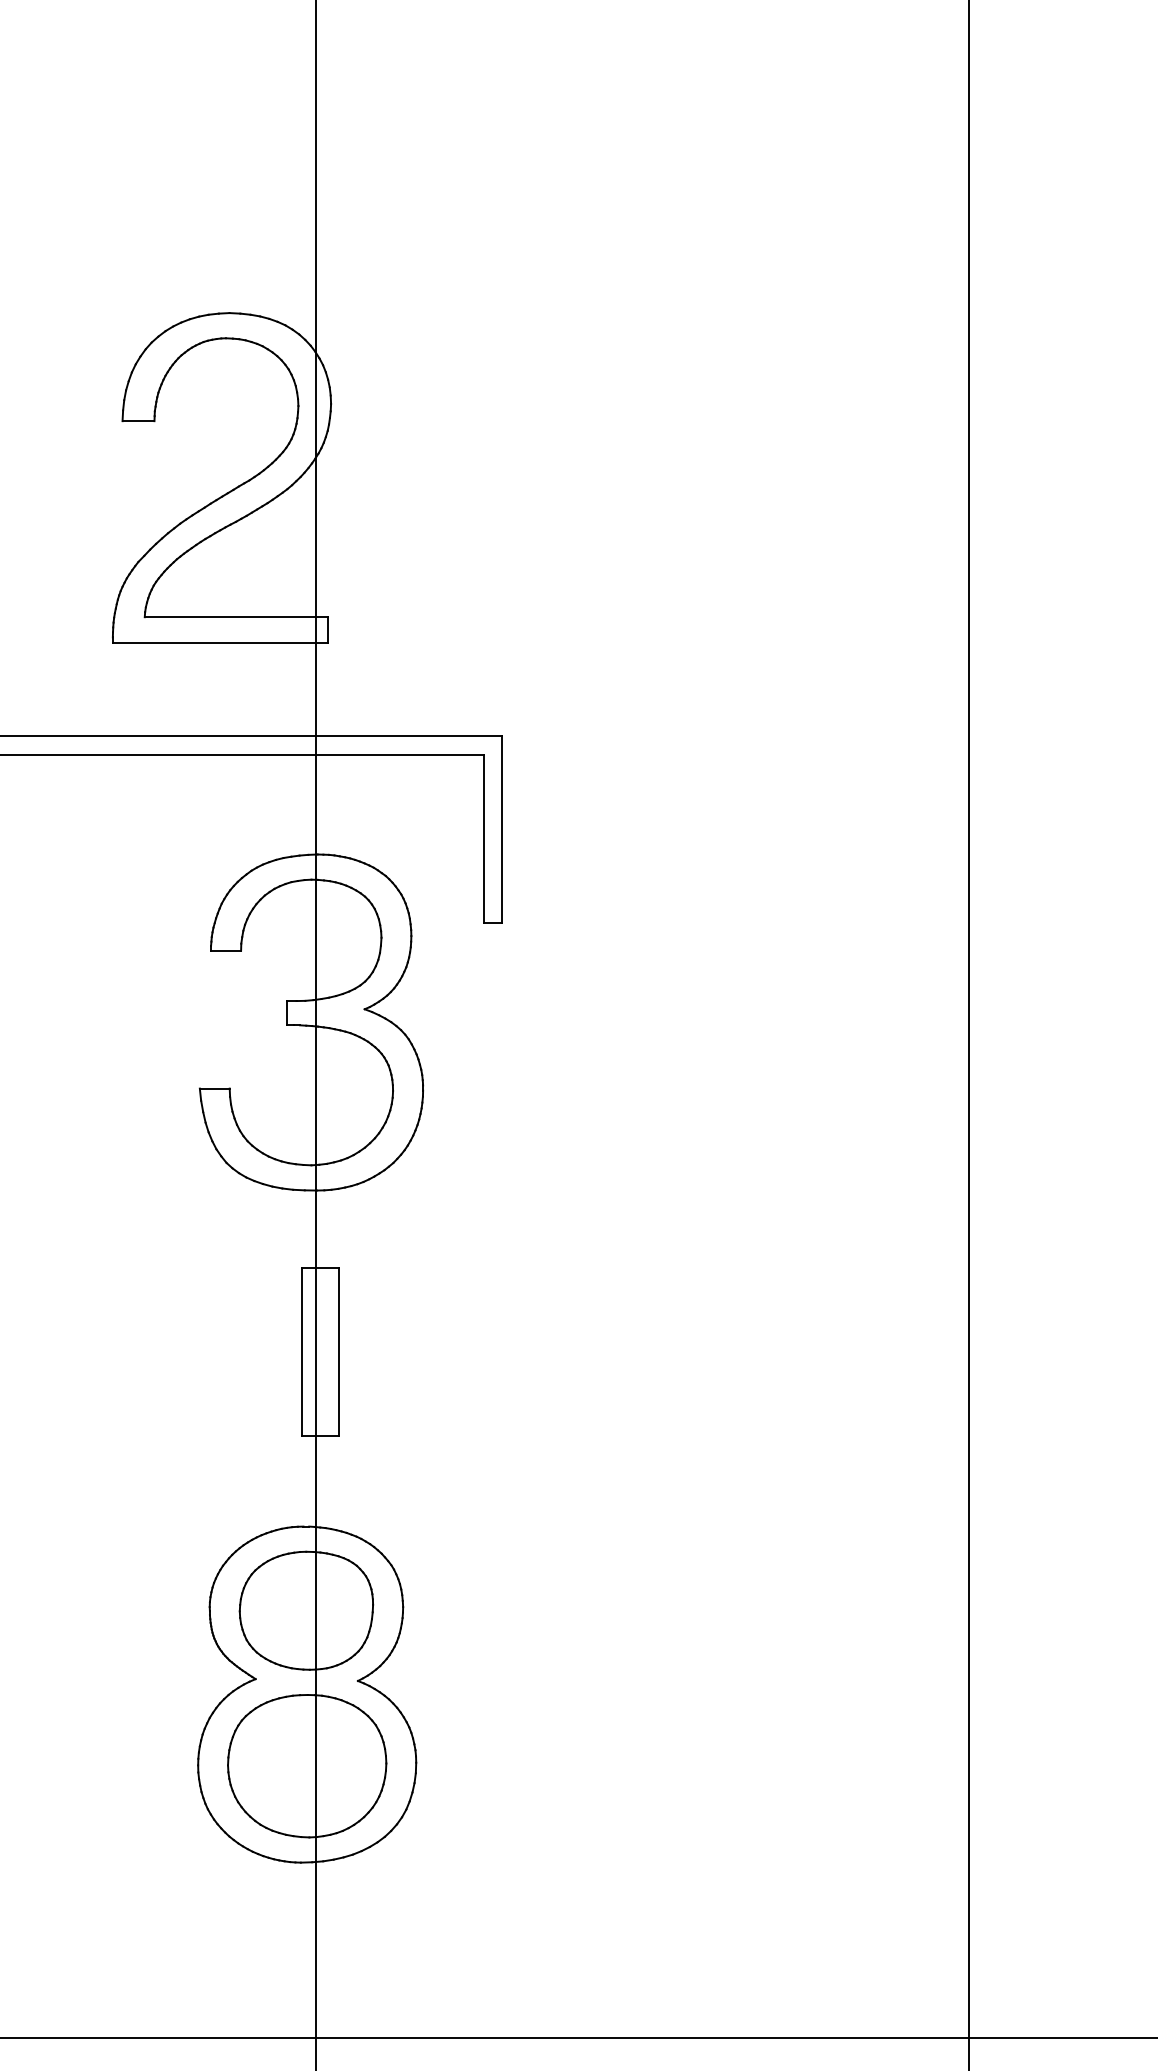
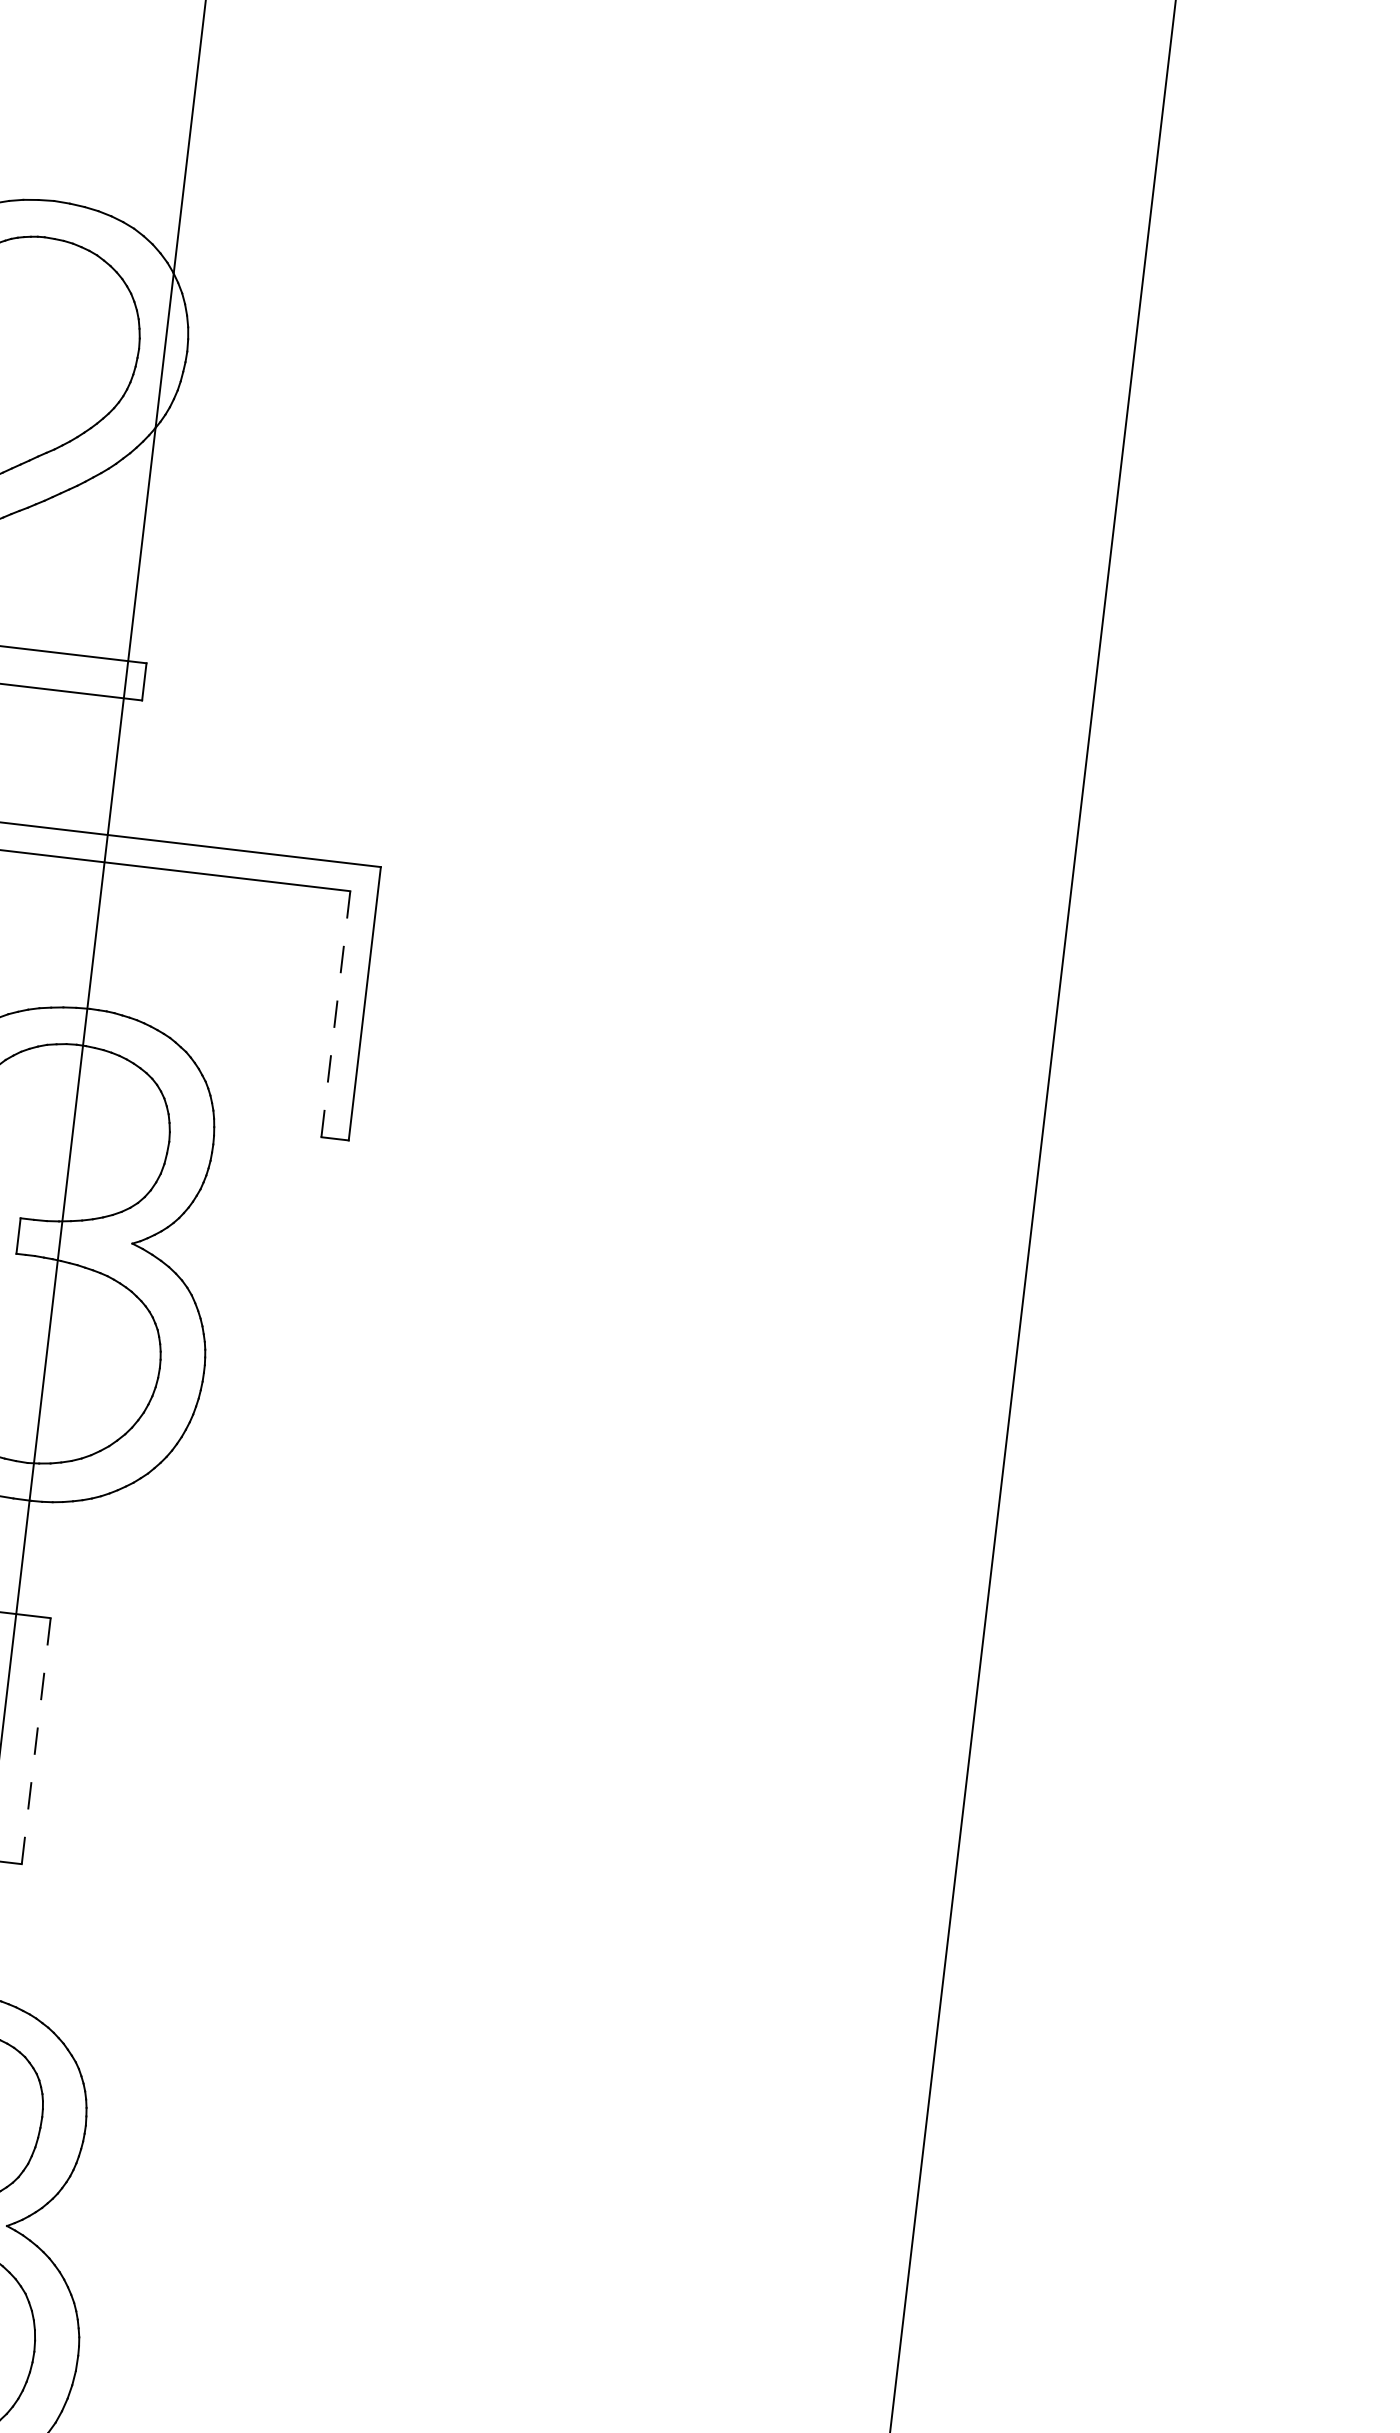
line: (483, 838) -> (335, 1014), solid -> dashed
line: (339, 1352) -> (36, 1741), solid -> dashed

